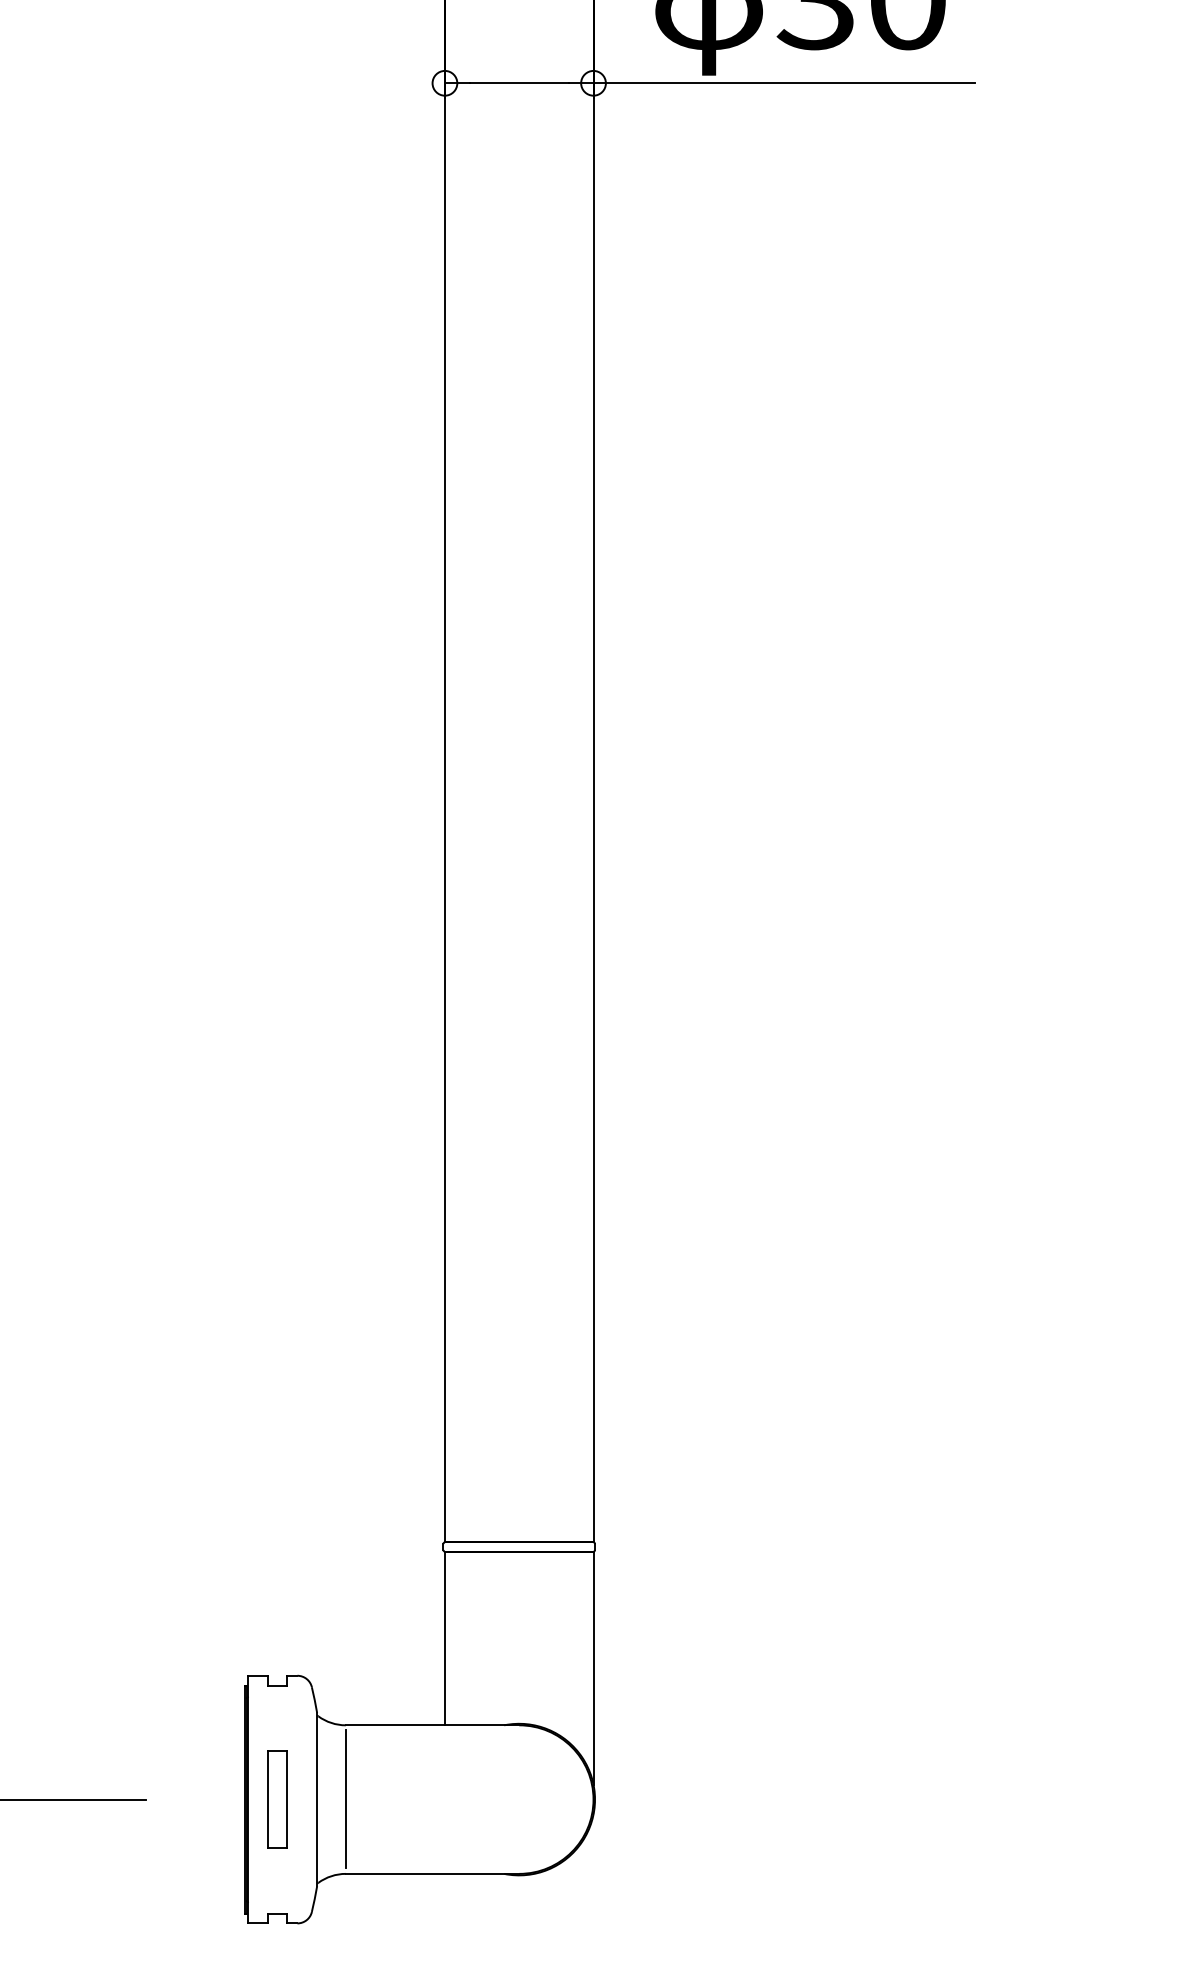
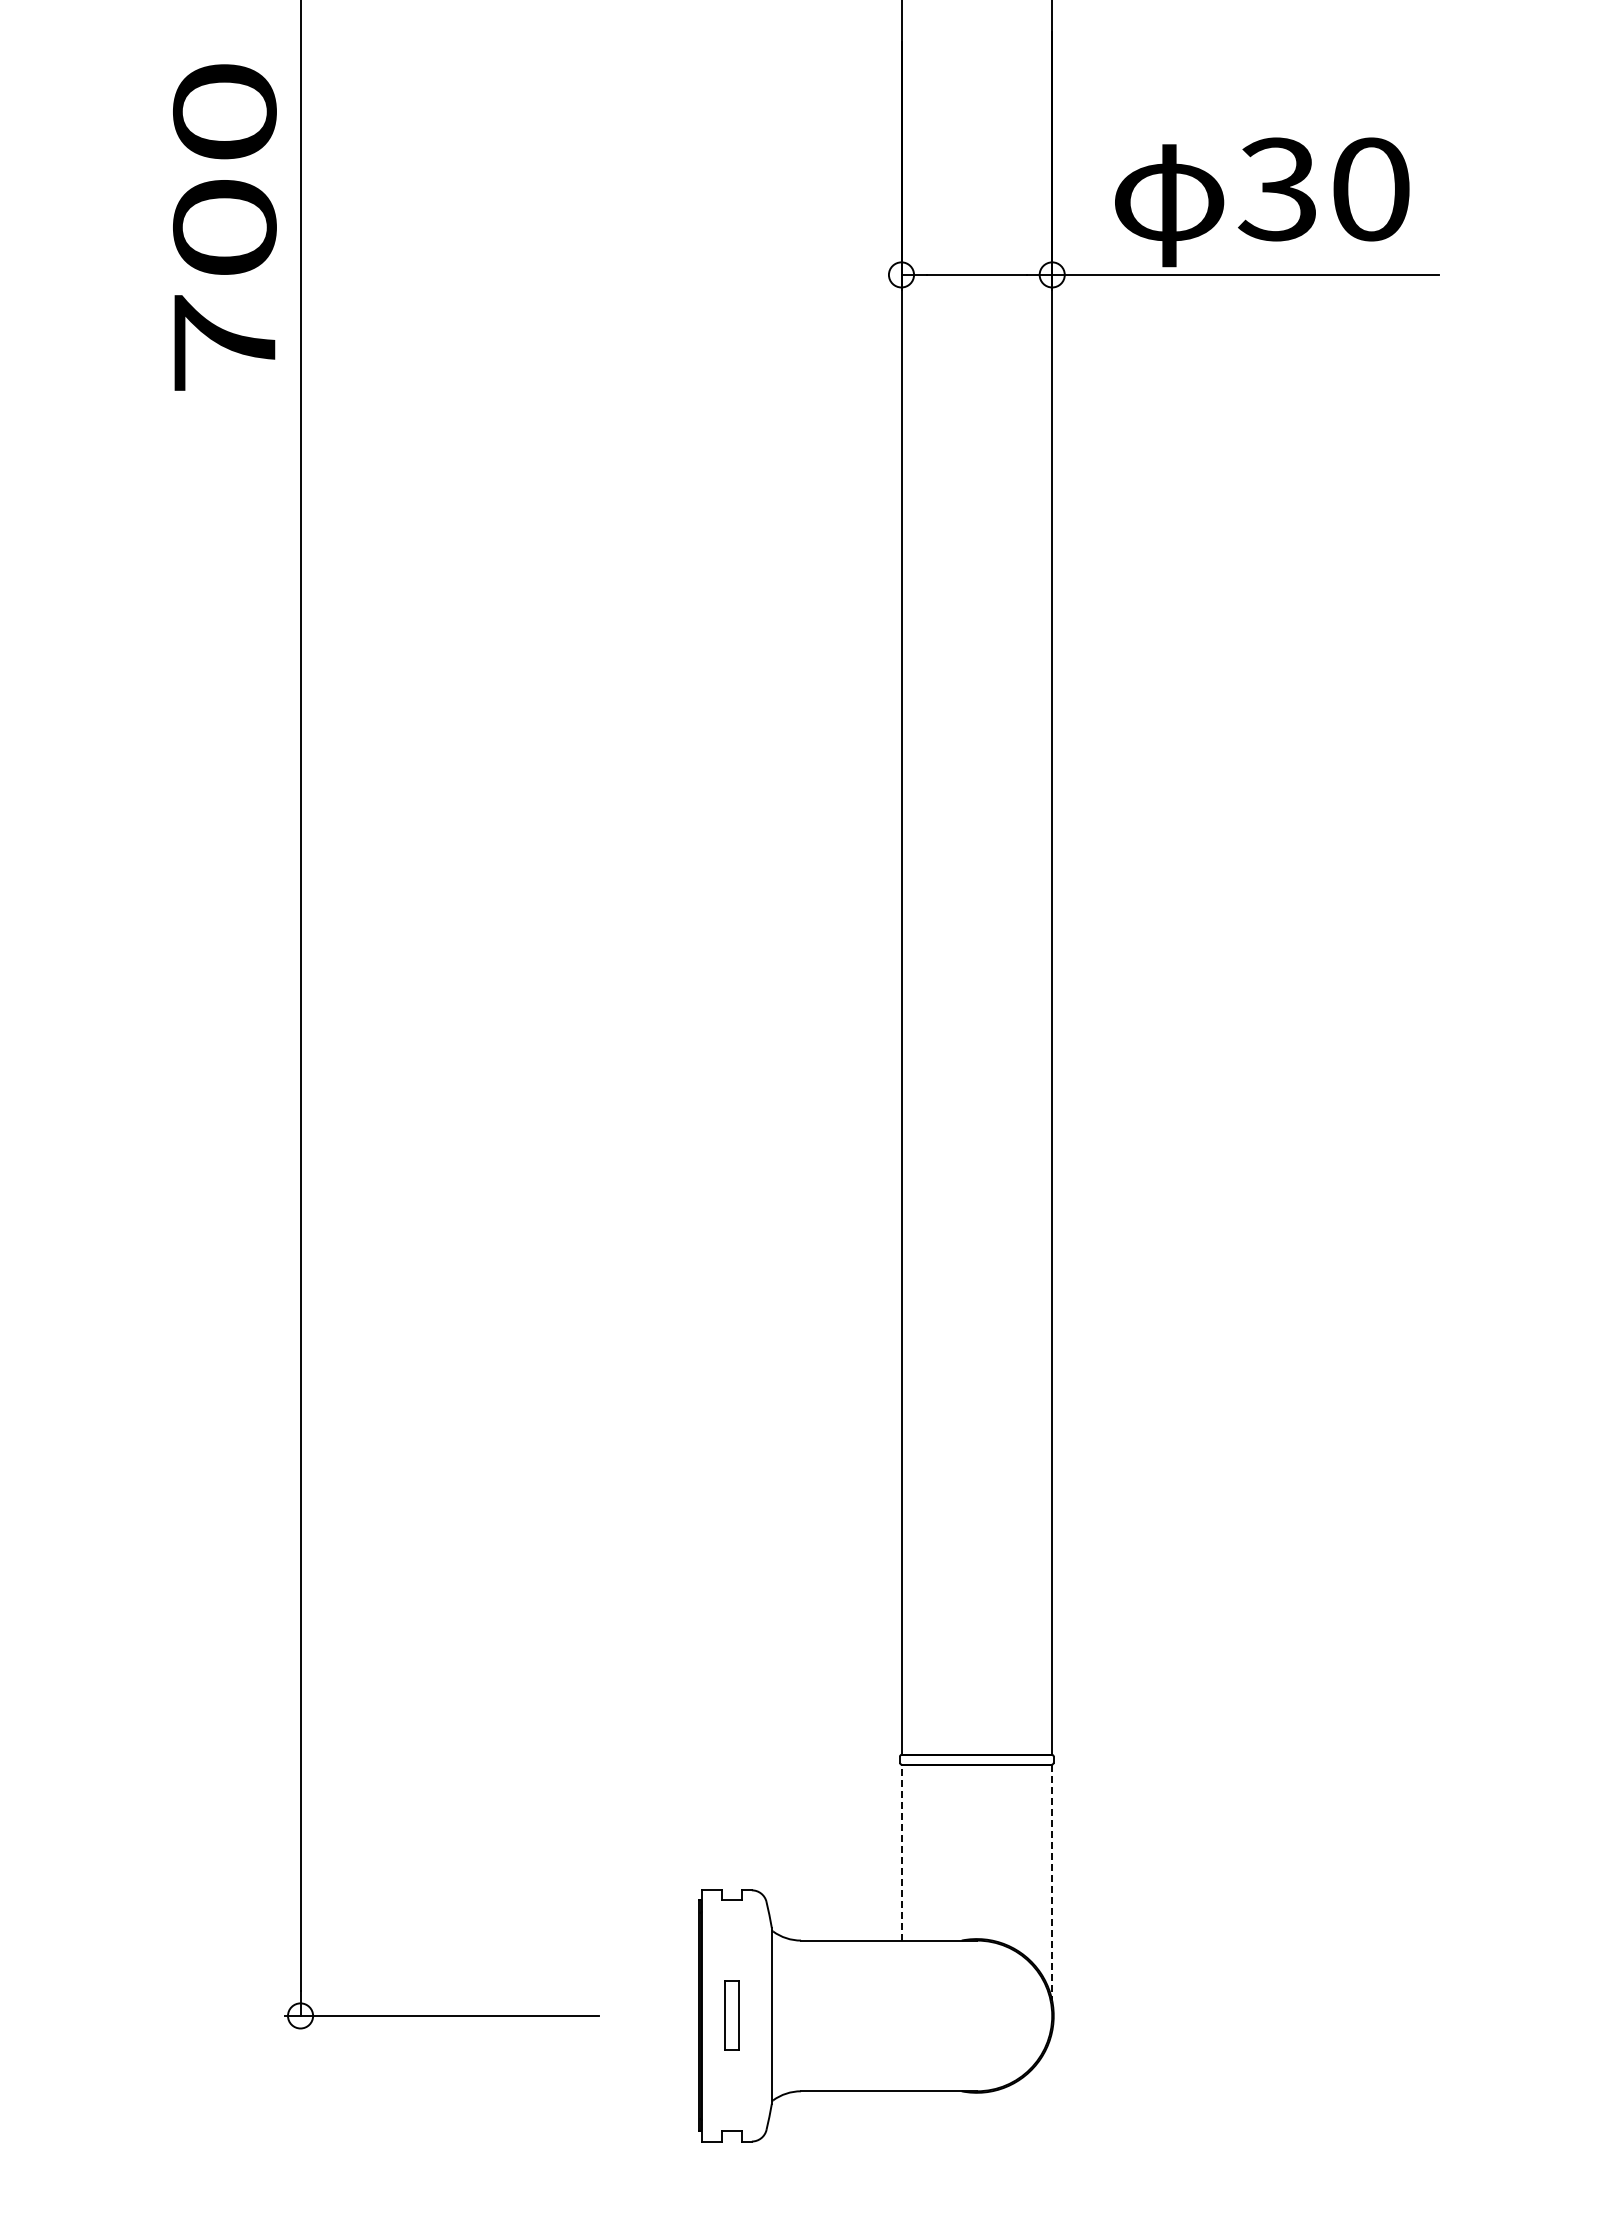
line: (444, 1638) -> (901, 1852), solid -> dashed
line: (593, 1669) -> (1052, 1883), solid -> dashed
part: (277, 1799) -> (731, 2015), size x0.7
line: (346, 1799) -> (801, 2015), removed

